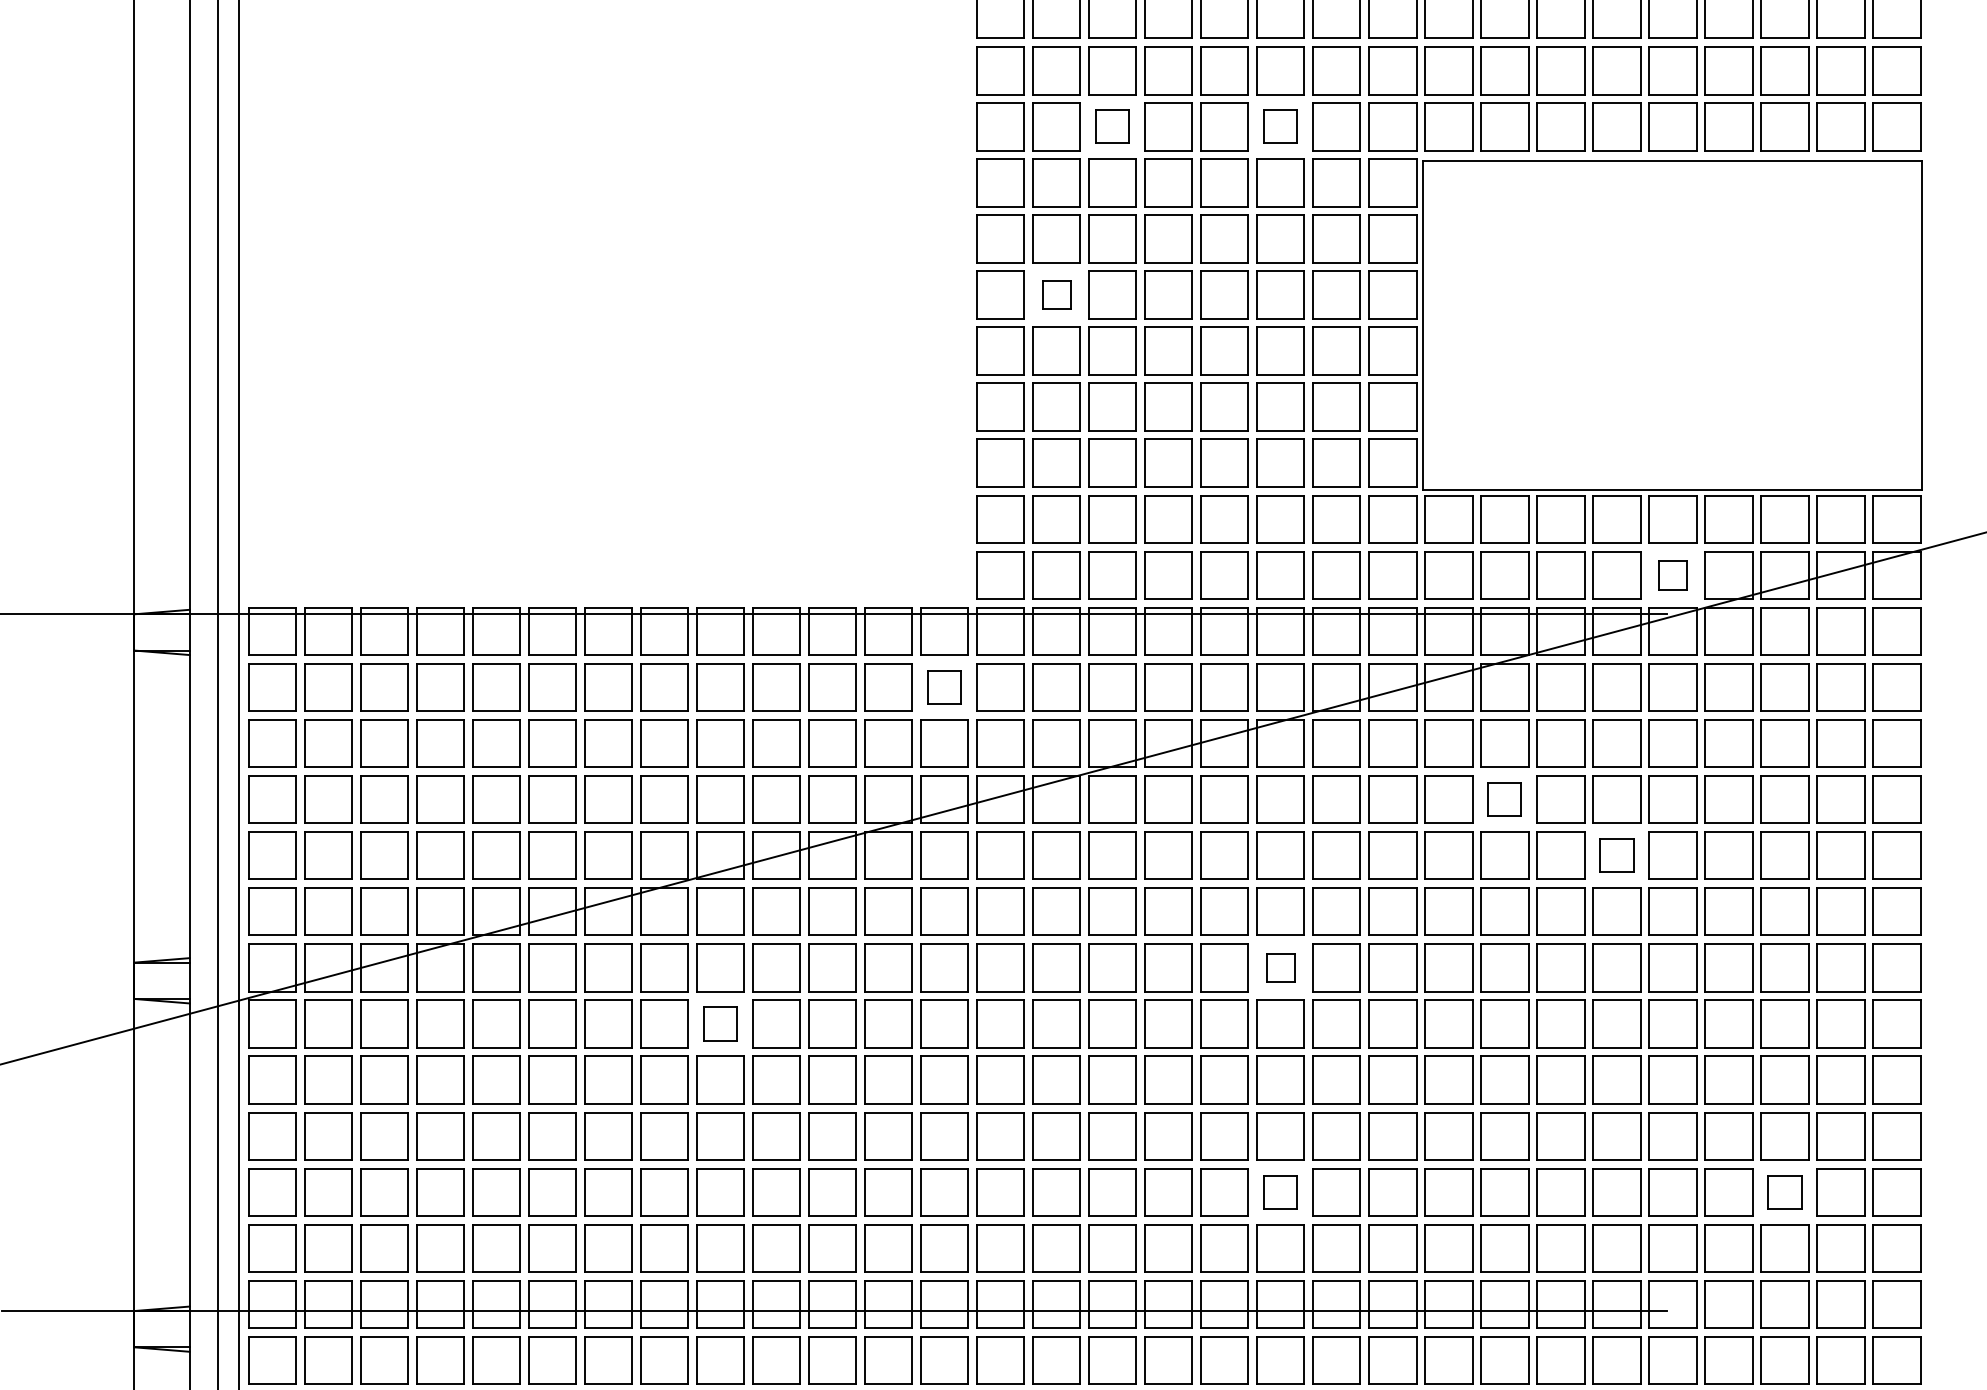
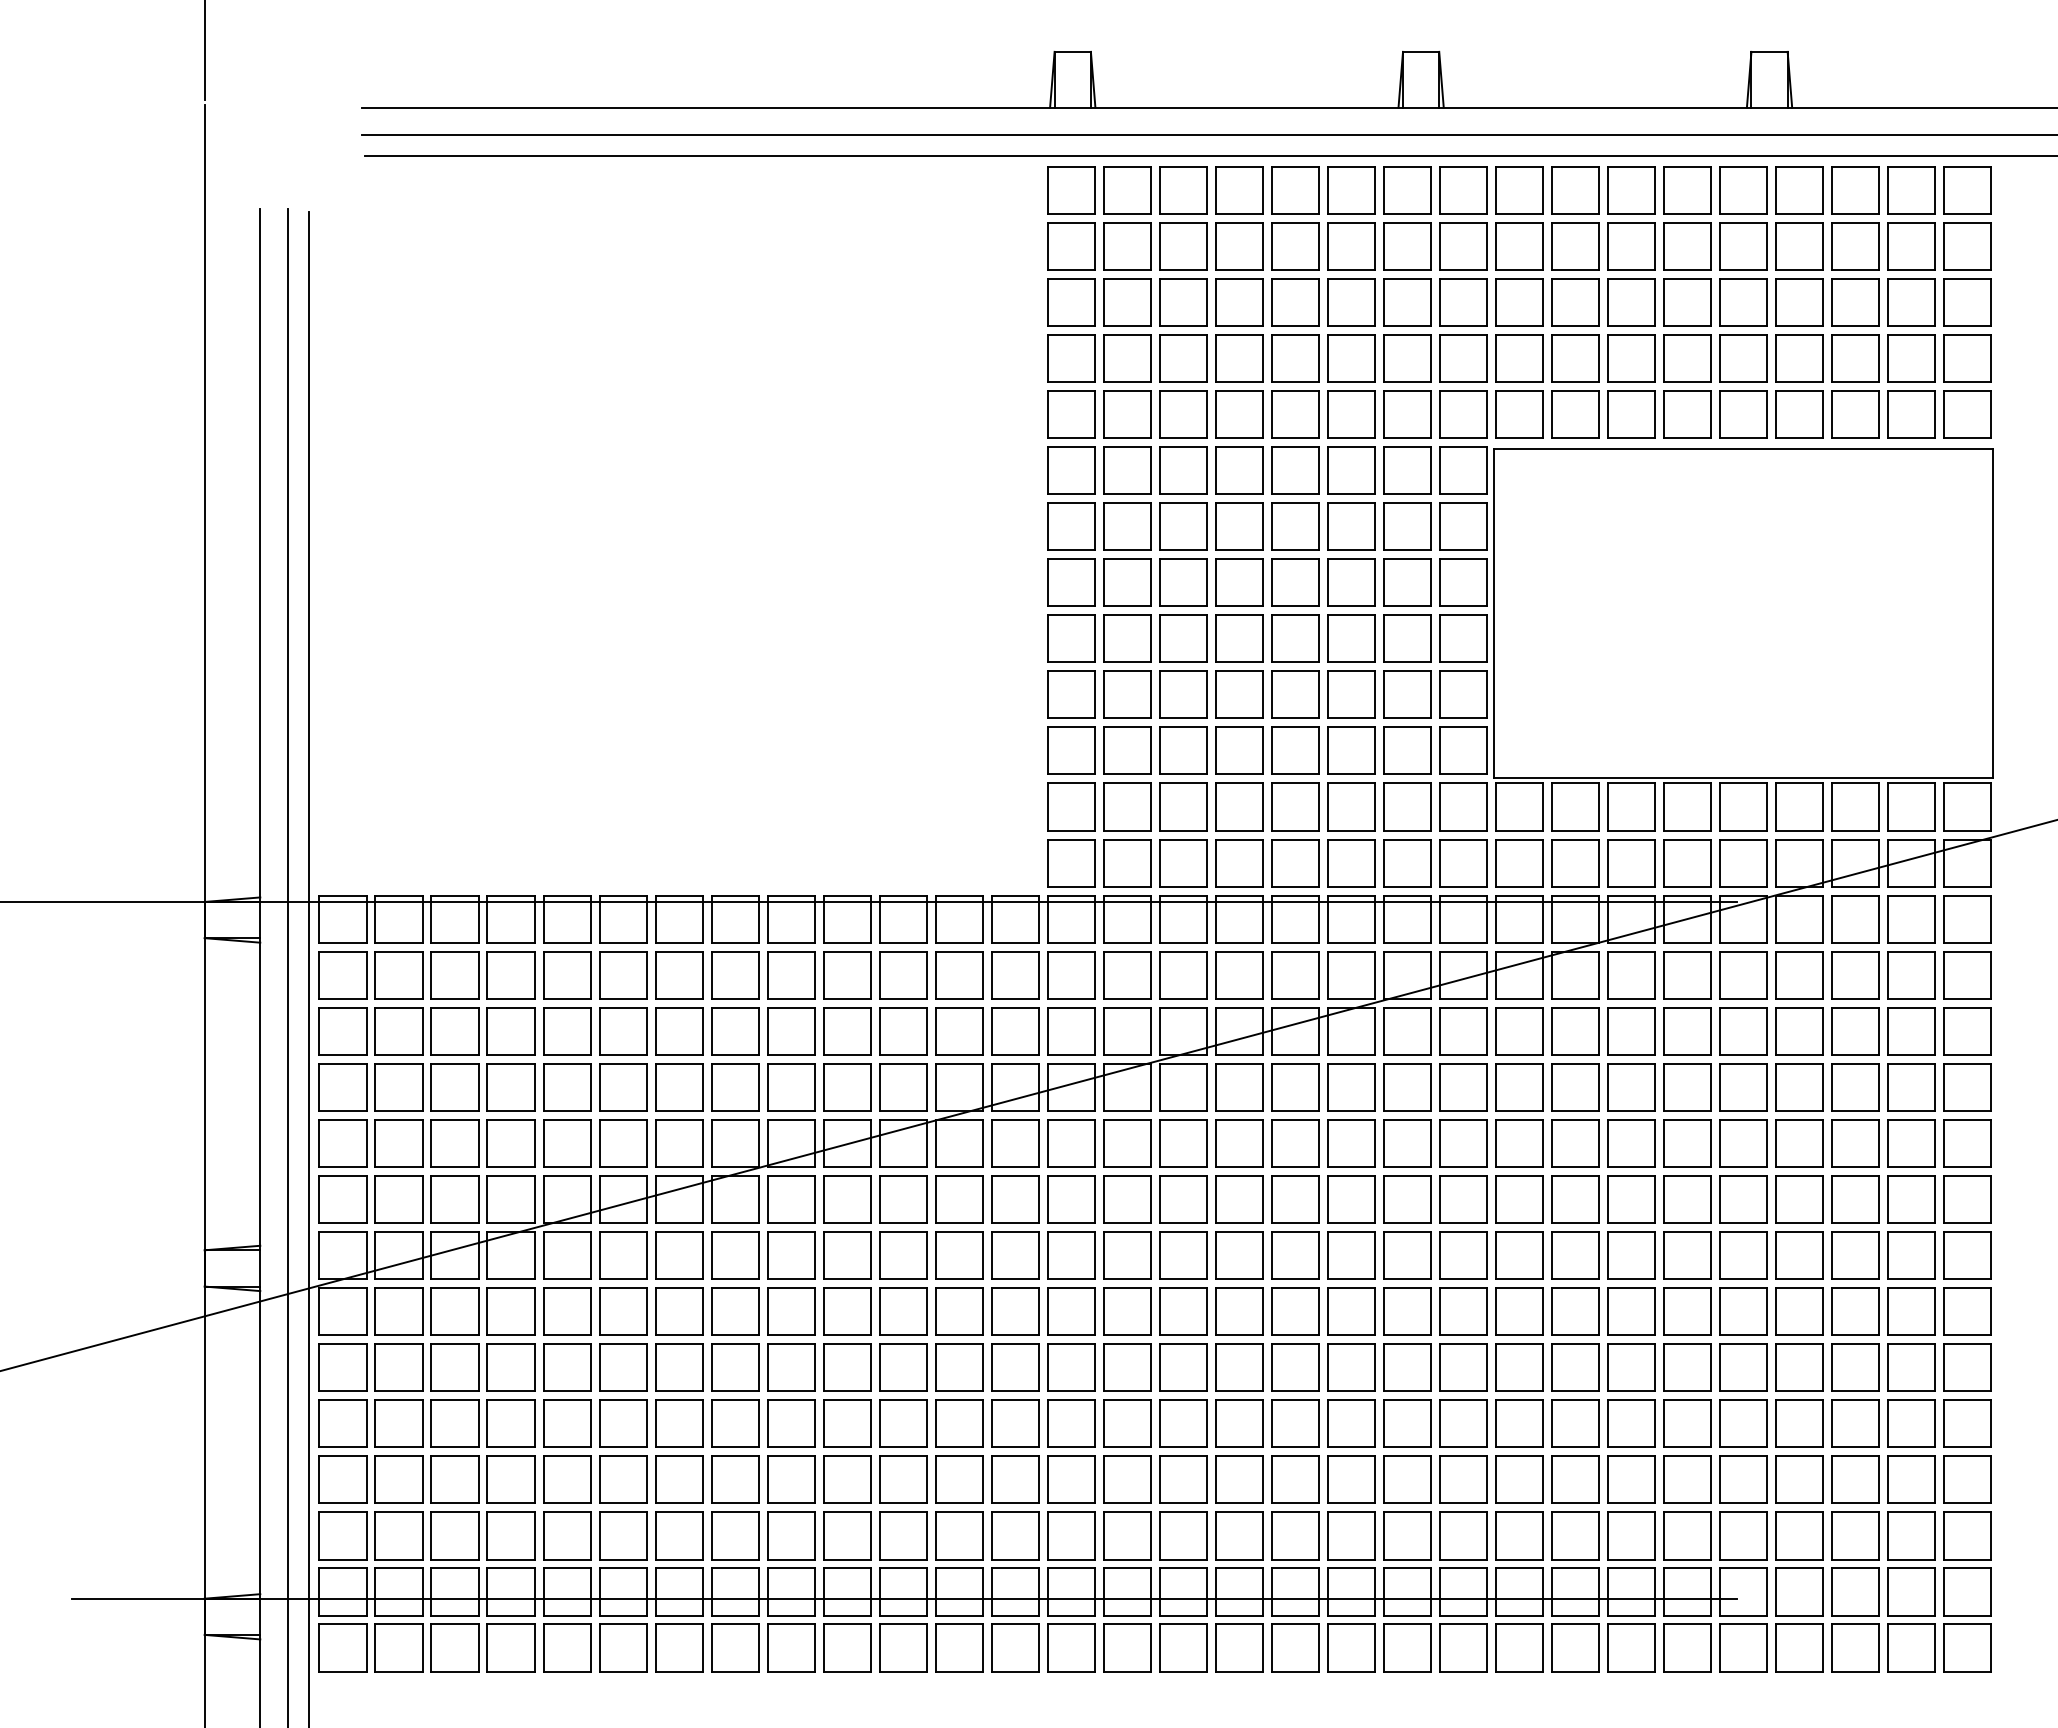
part: (1112, 126) -> (1183, 414), size x1.43
part: (1280, 126) -> (1351, 414), size x1.43
part: (1056, 294) -> (1127, 582), size x1.67
part: (1672, 575) -> (1743, 863), size x1.67
part: (944, 687) -> (1015, 975), size x1.43
part: (1504, 799) -> (1575, 1087), size x1.43
part: (1616, 855) -> (1687, 1143), size x1.43
part: (1280, 967) -> (1351, 1255), size x1.67
part: (720, 1023) -> (791, 1311), size x1.43
part: (1280, 1191) -> (1351, 1479), size x1.43
part: (1784, 1191) -> (1855, 1479), size x1.43

